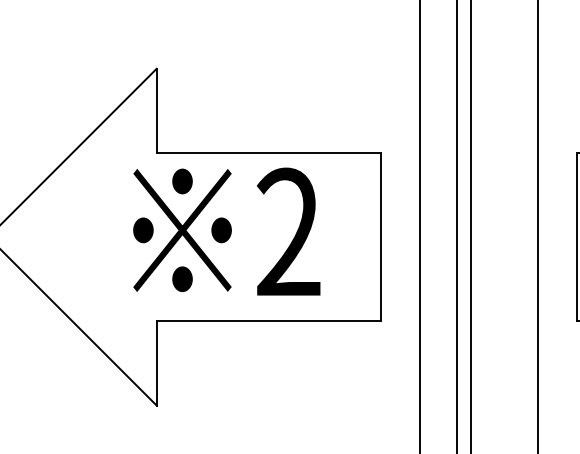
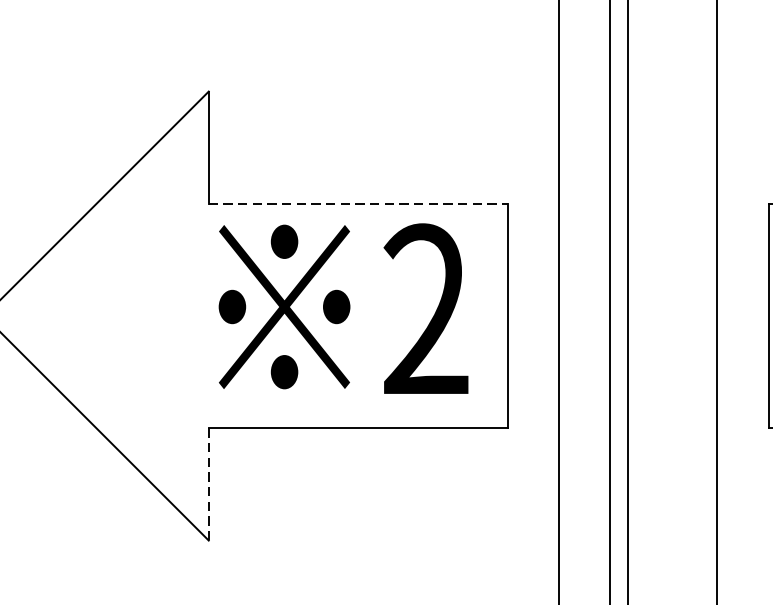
line: (269, 153) -> (359, 204), solid -> dashed
text: (226, 231) -> (343, 308), moved
line: (156, 363) -> (208, 484), solid -> dashed

